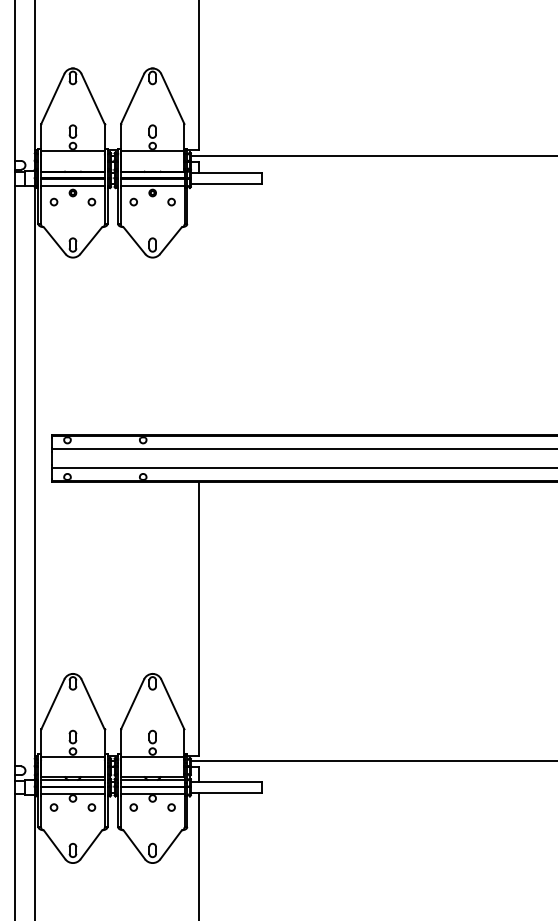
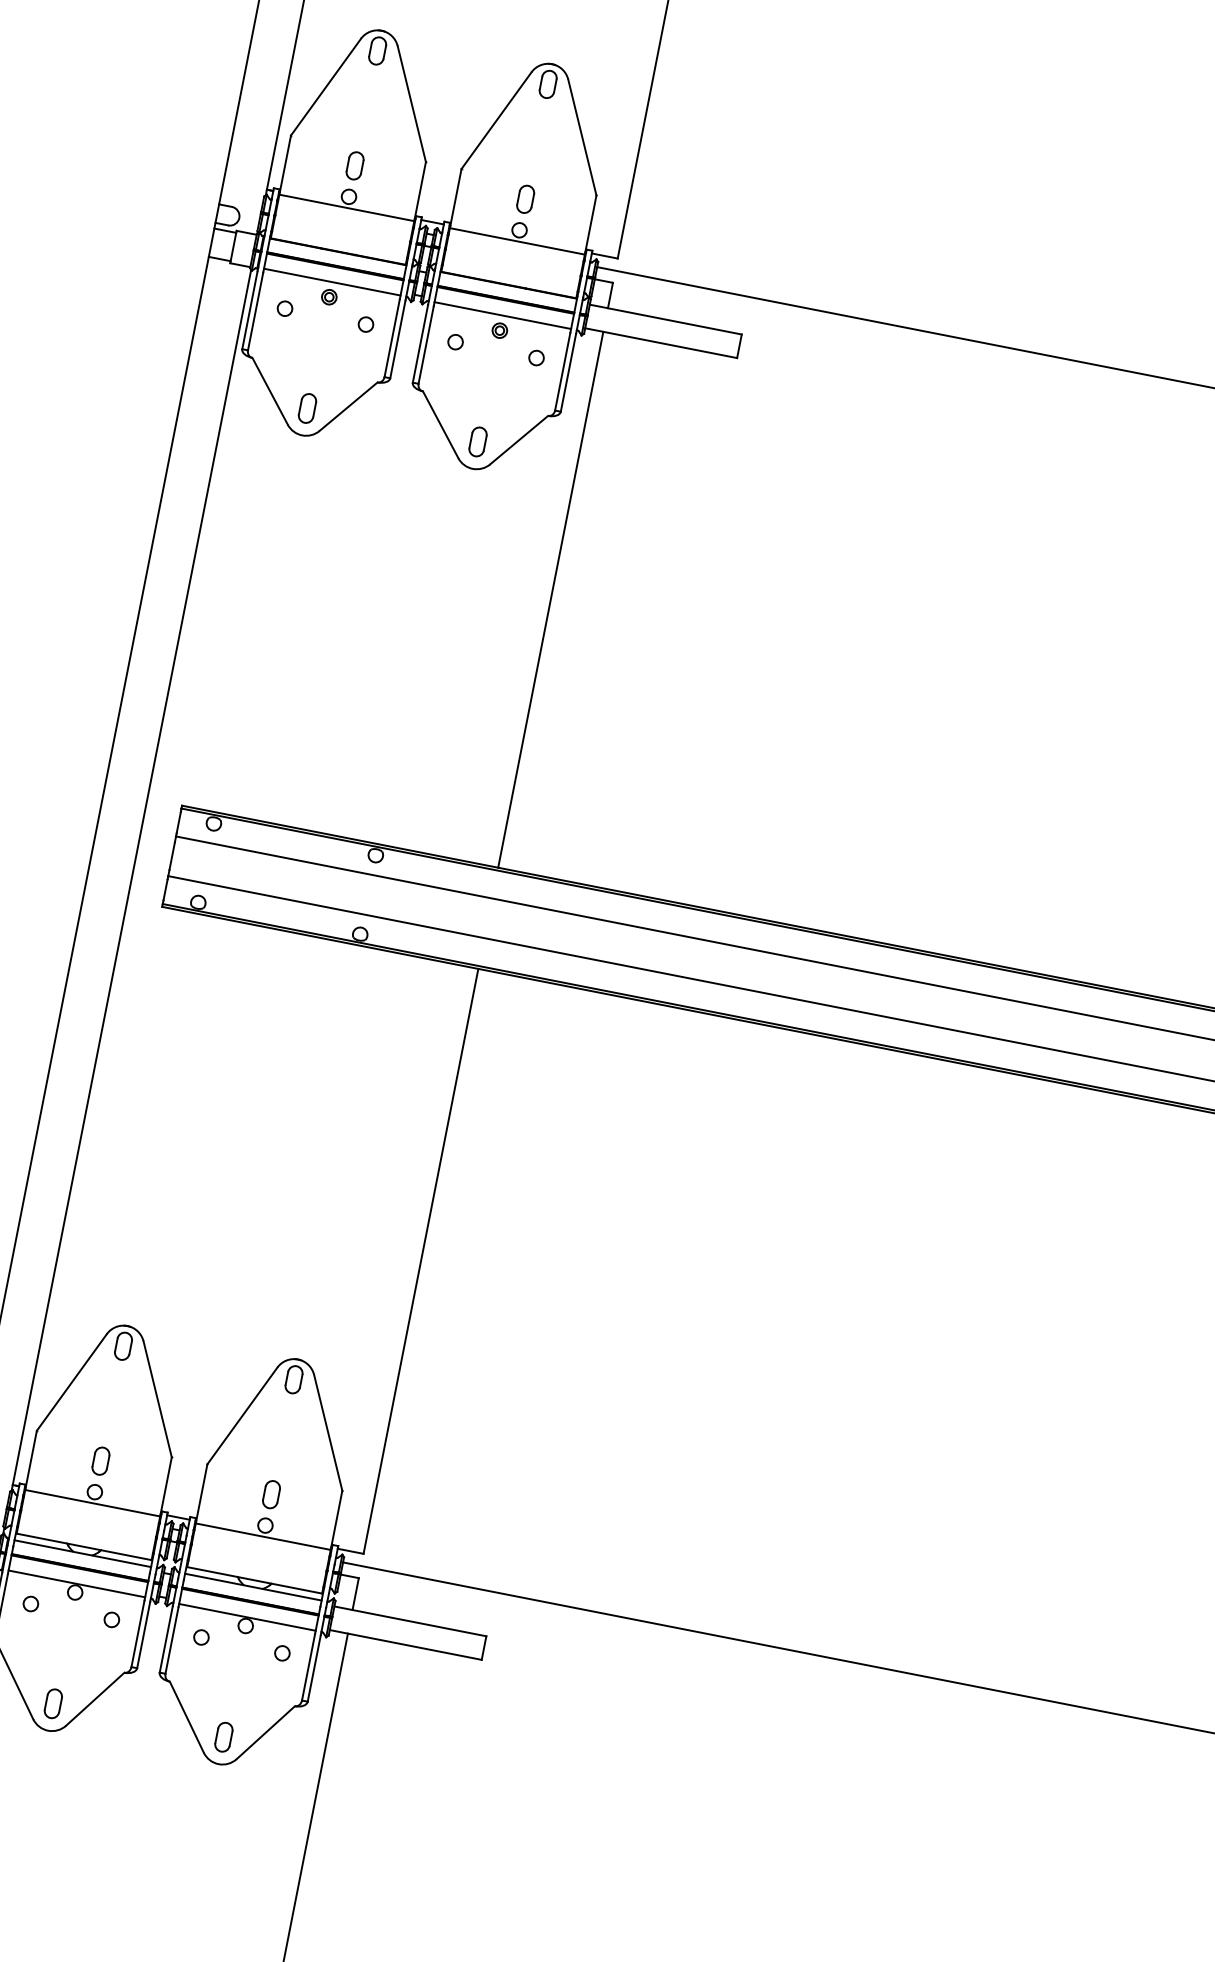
line: (199, 309) -> (551, 599), added

